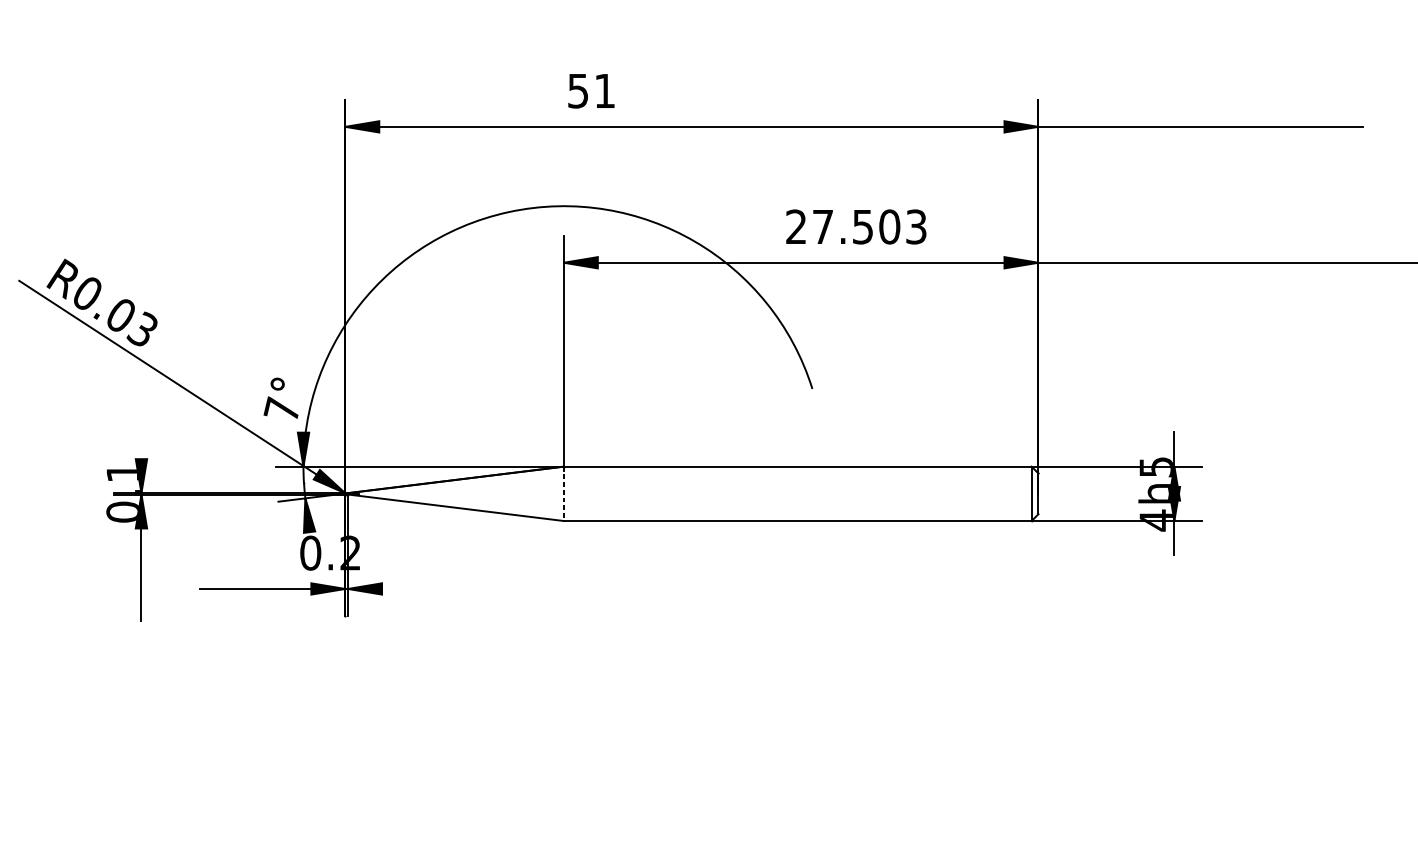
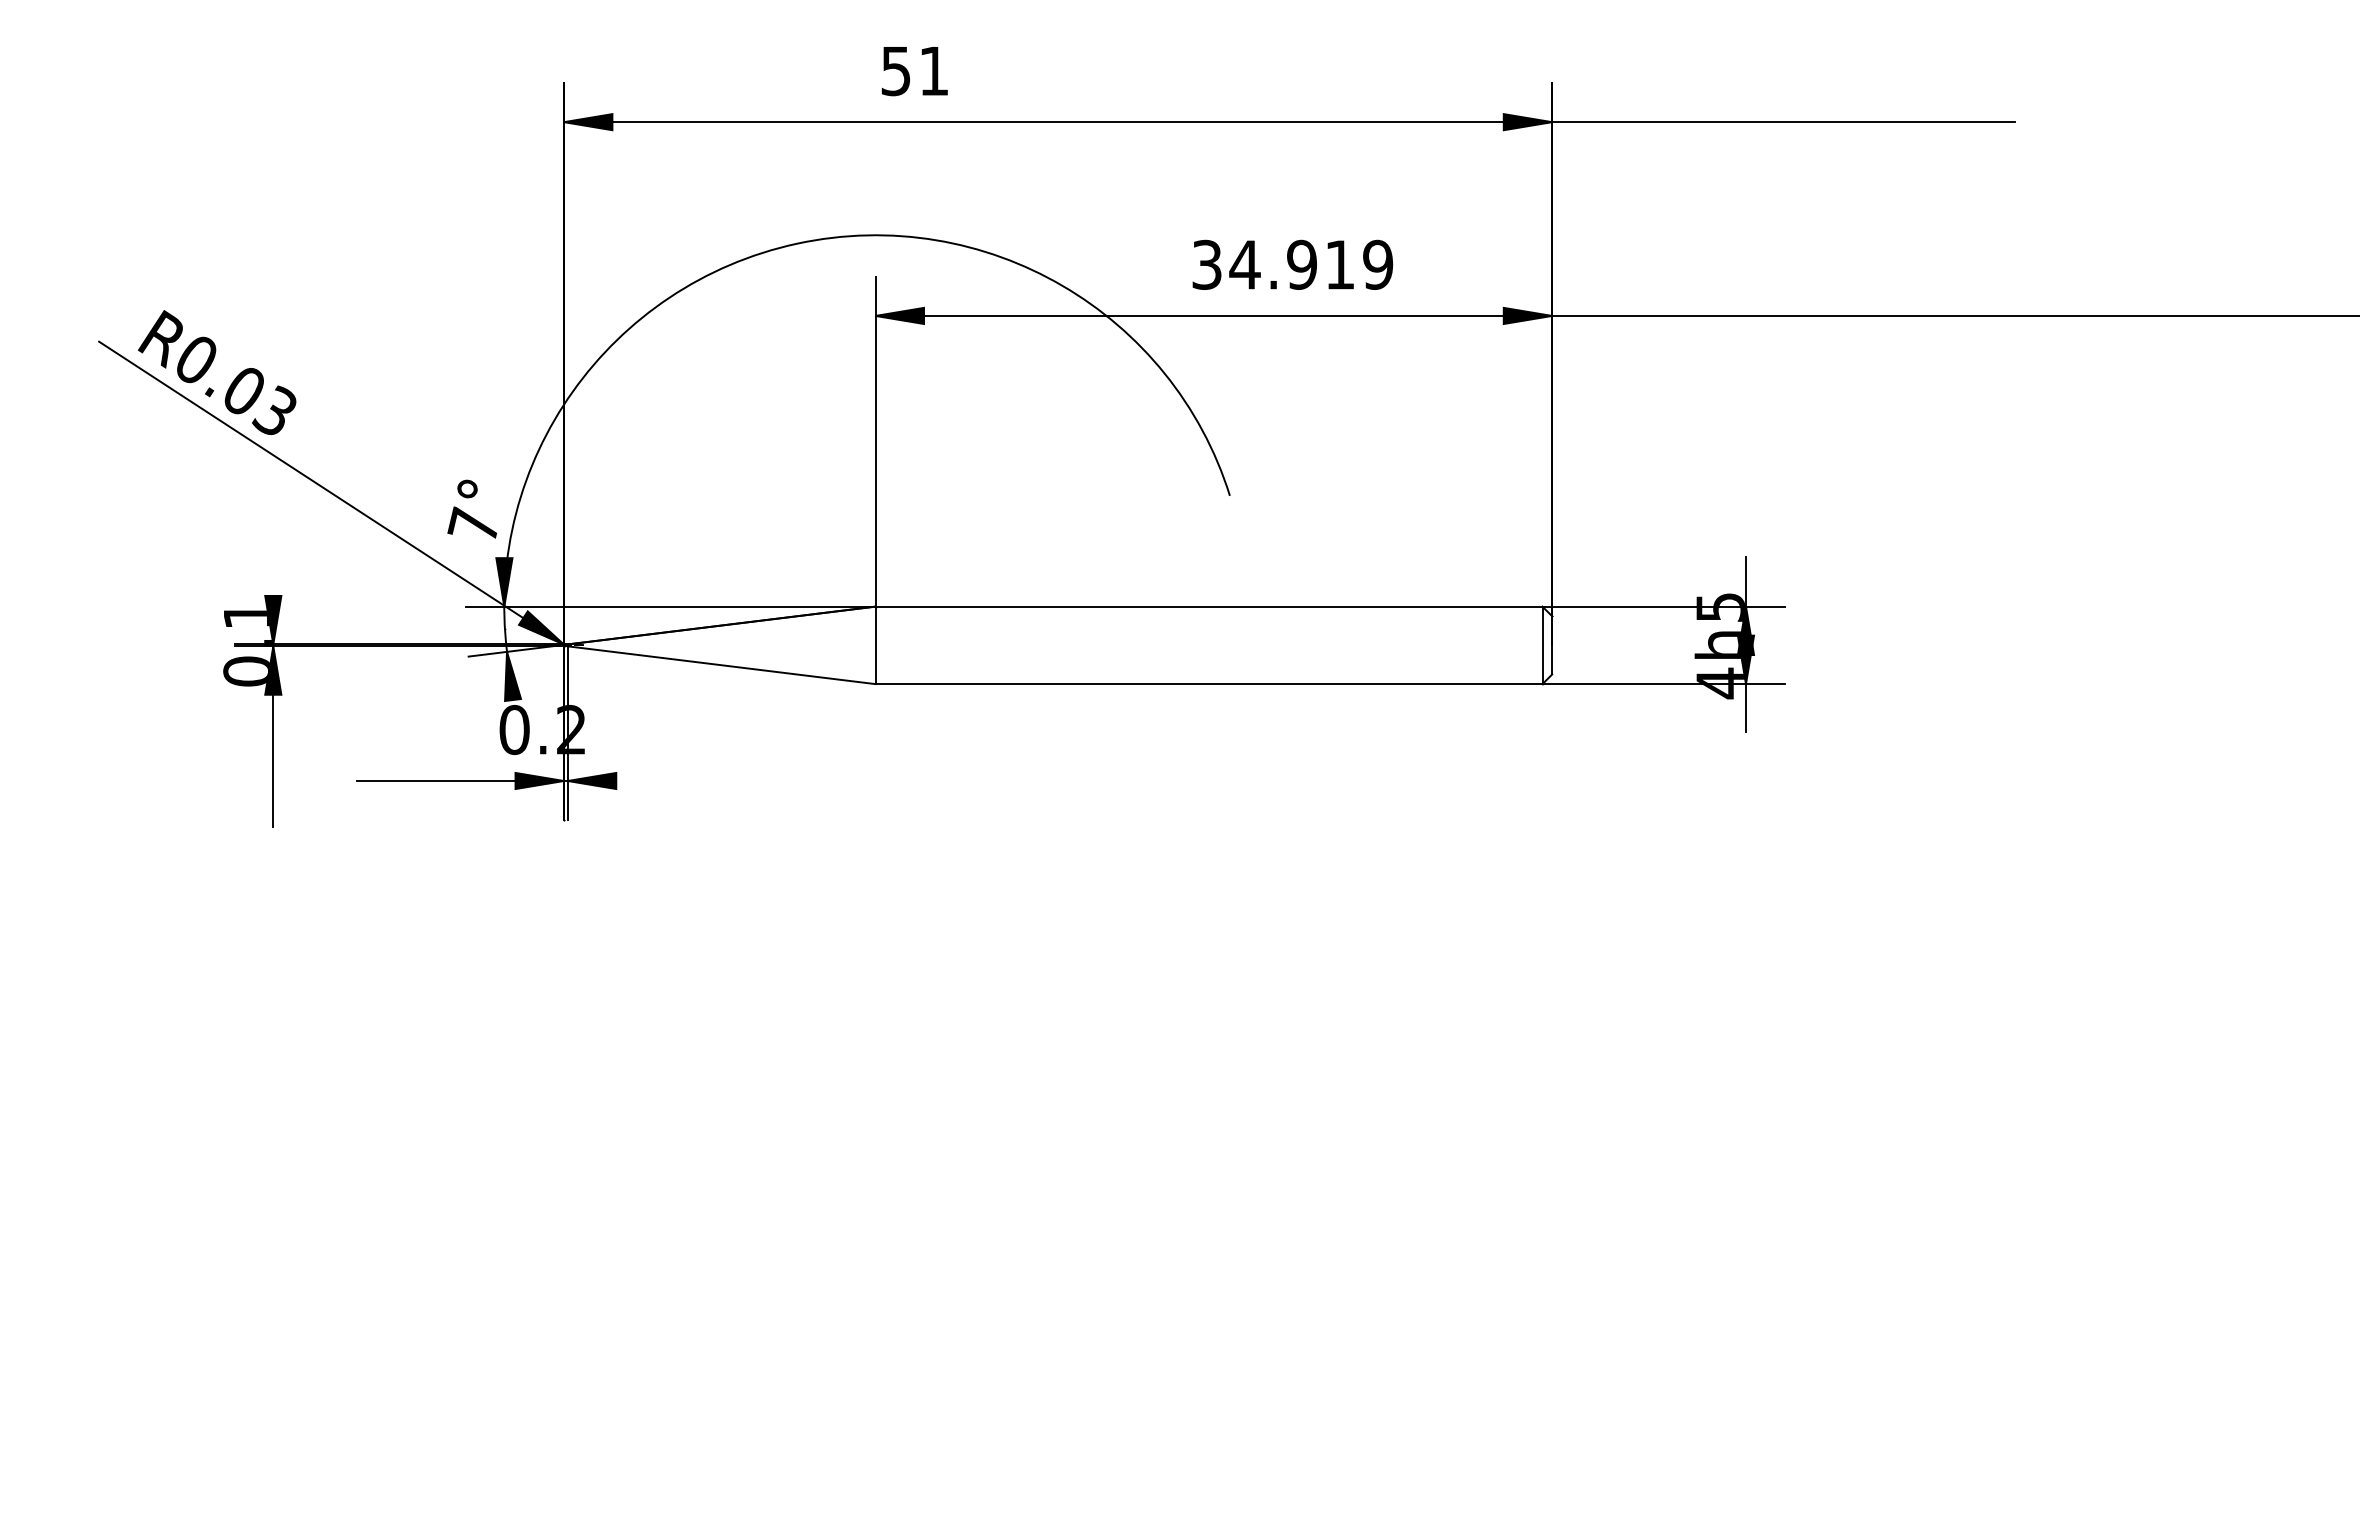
text: (856, 226) -> (1292, 264), 27.503 -> 34.919
line: (563, 493) -> (875, 645), dashed -> solid

